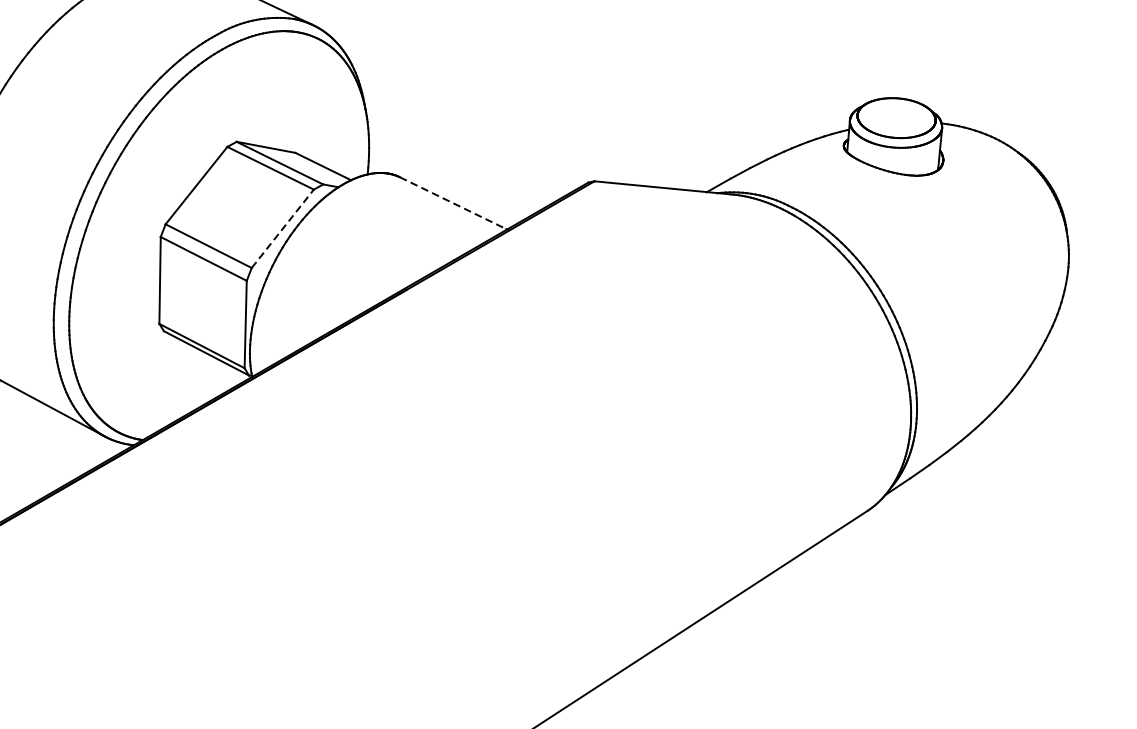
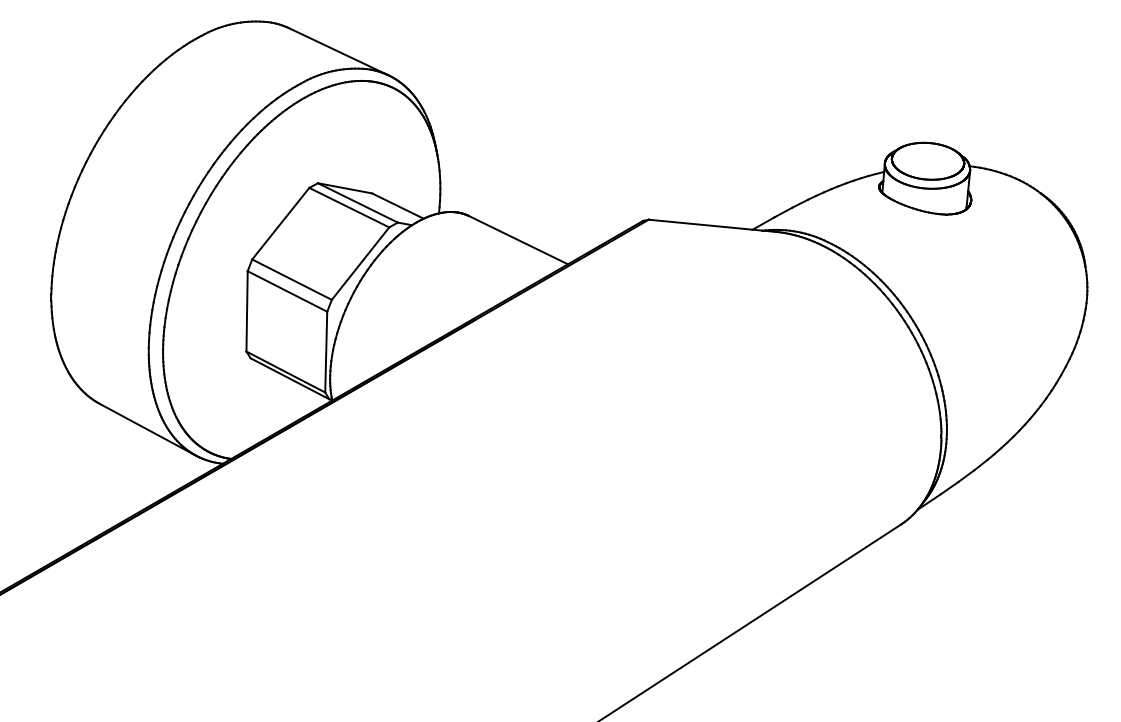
line: (453, 203) -> (518, 240), dashed -> solid
line: (282, 228) -> (360, 263), dashed -> solid

